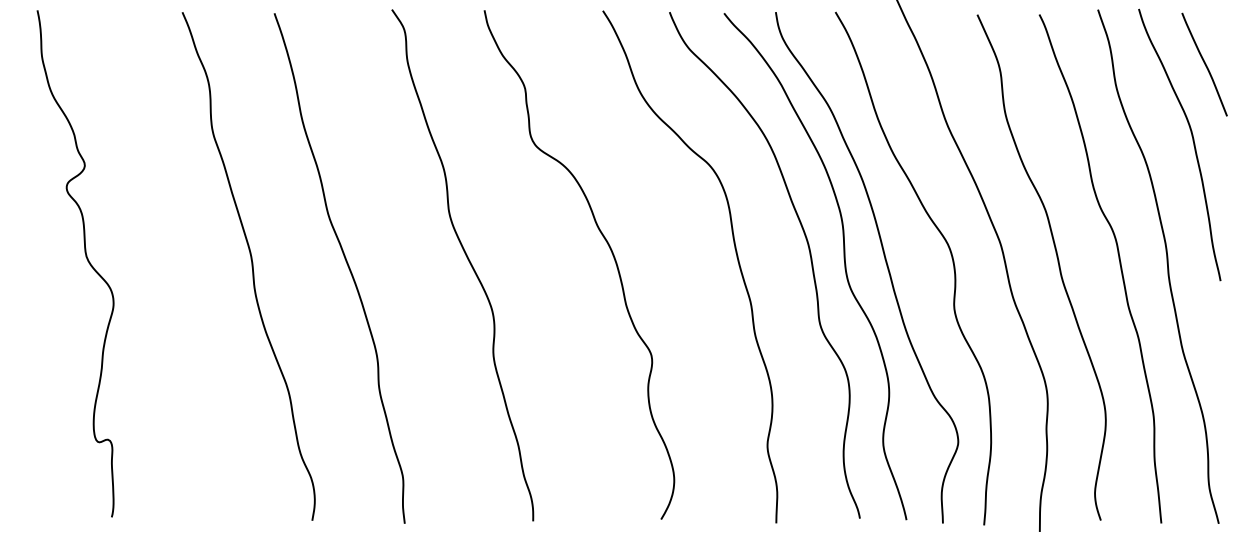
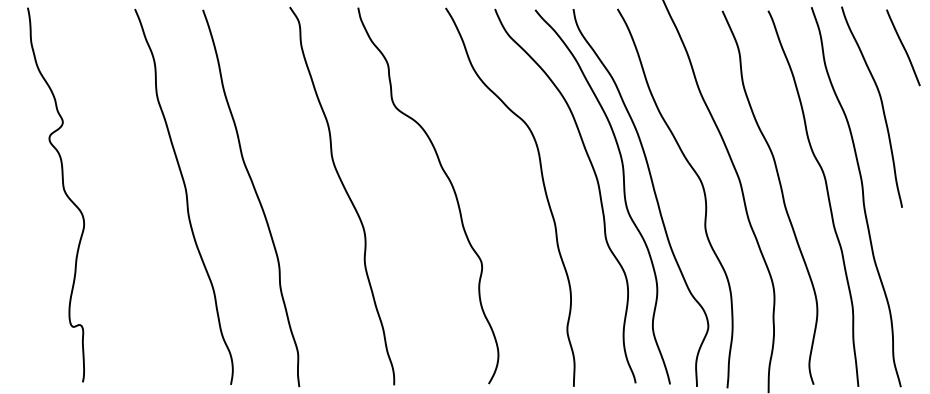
curve: (1204, 64) -> (903, 47), moved

